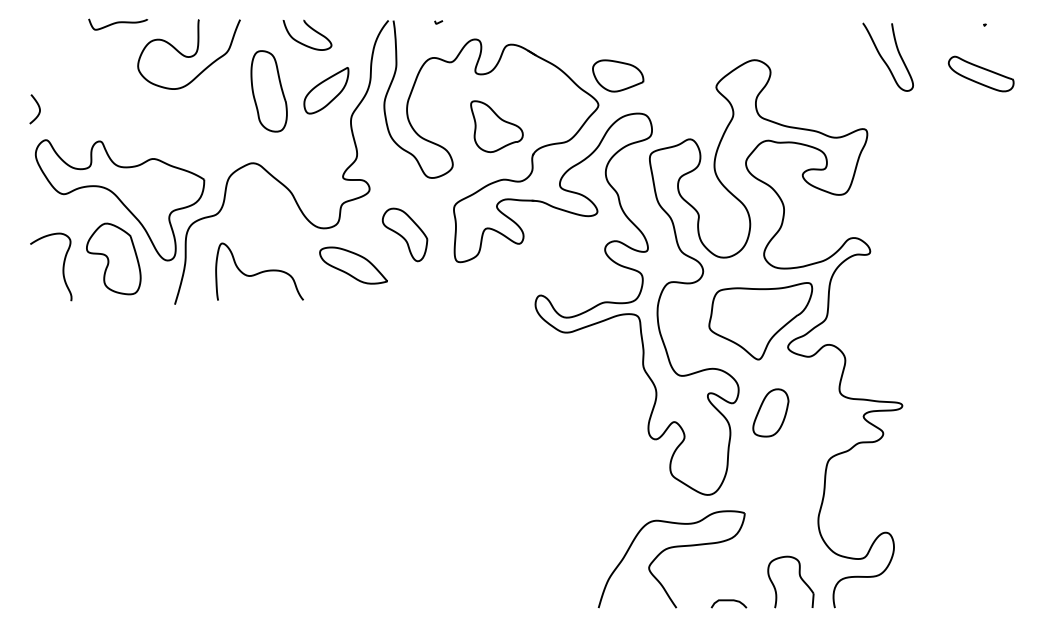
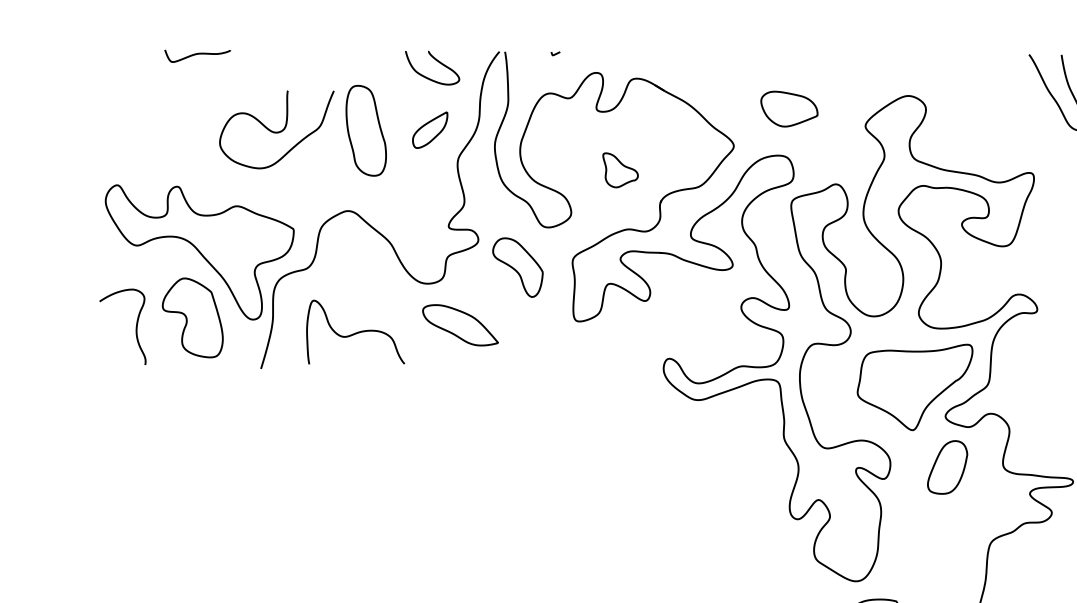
curve: (311, 29) -> (436, 61), moved
curve: (188, 56) -> (276, 132), moved
part: (618, 75) -> (789, 108), moved
part: (326, 90) -> (430, 129), size x0.7
curve: (38, 108) -> (108, 149), removed
part: (496, 126) -> (620, 170), size x0.6
part: (404, 234) -> (517, 267), moved
part: (770, 412) -> (947, 466), moved

